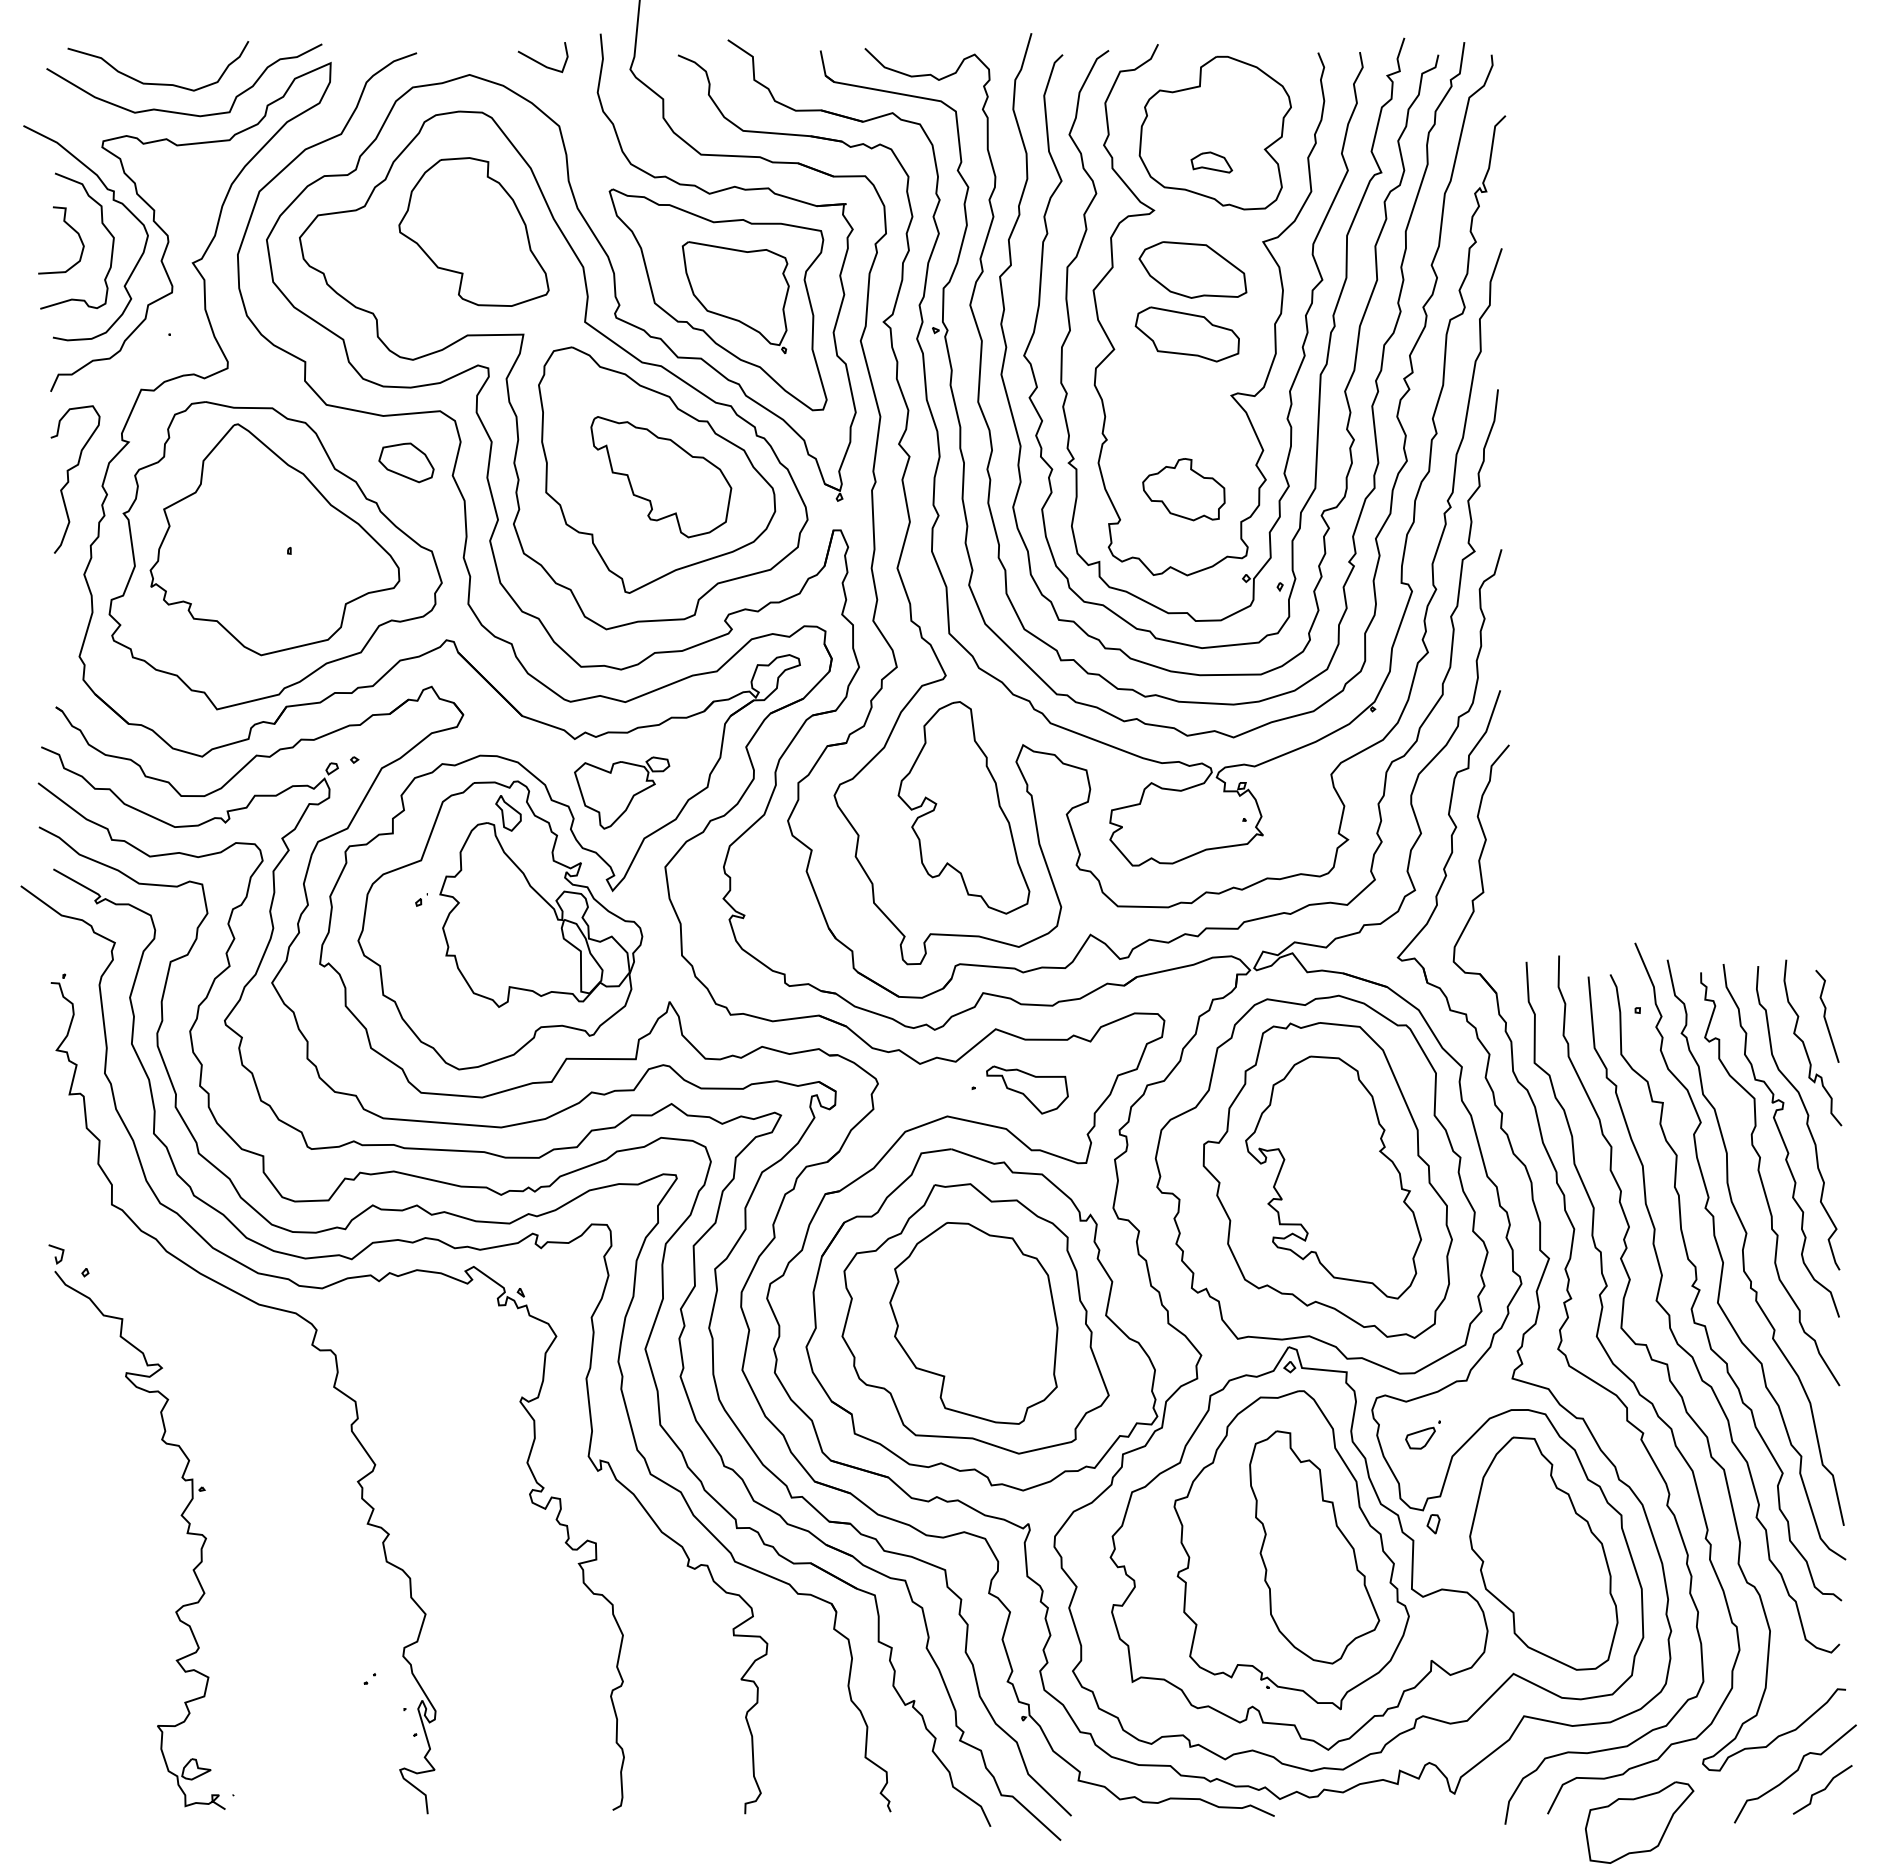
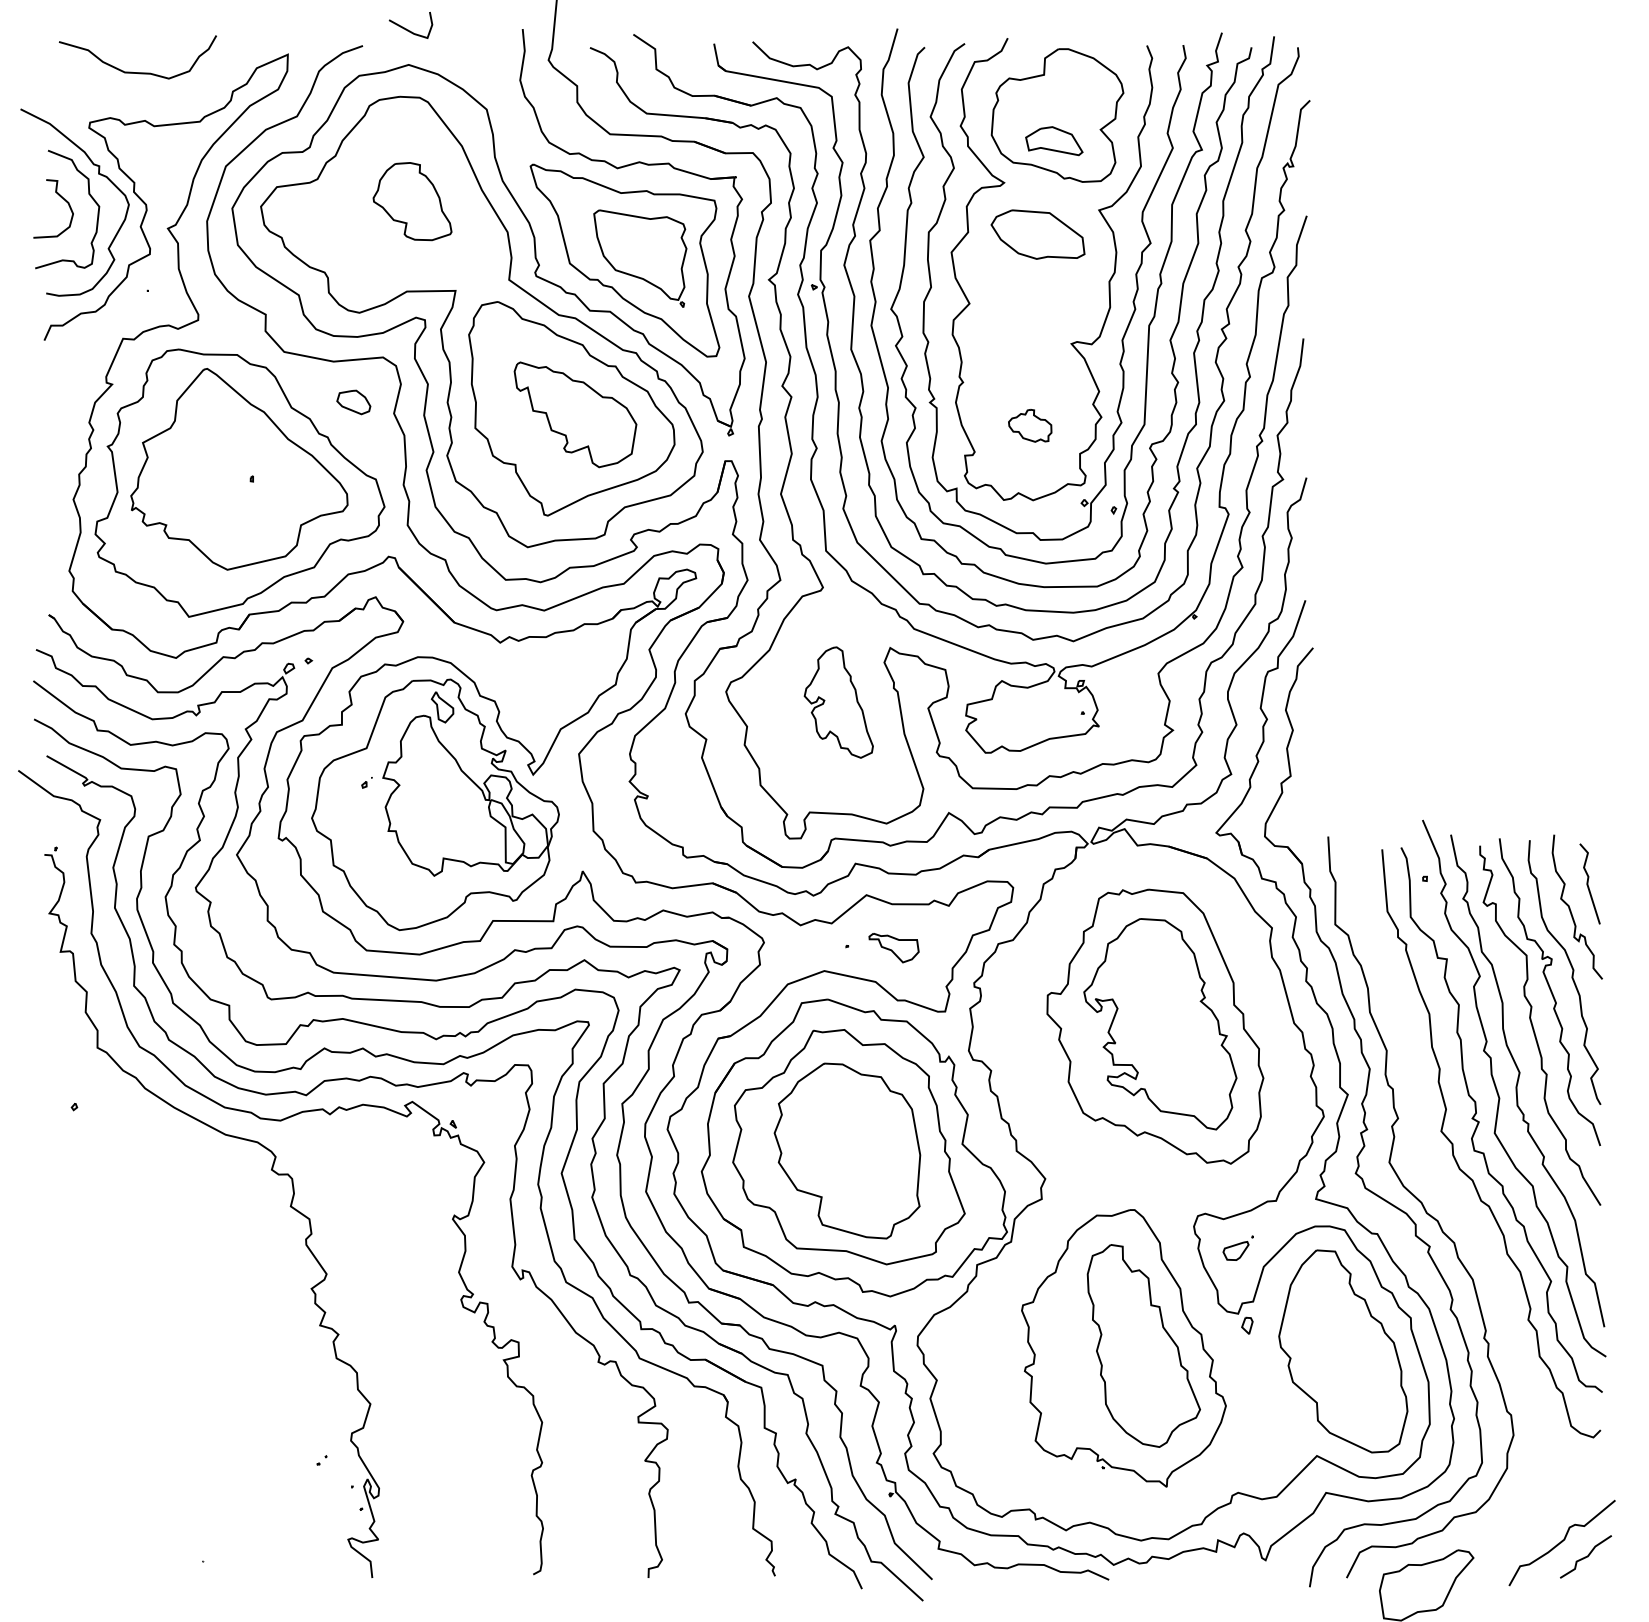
line: (540, 62) -> (408, 29), moved
curve: (176, 111) -> (153, 96), removed
part: (1211, 162) -> (1054, 141), size x1.6
part: (473, 231) -> (412, 201), size x0.6
part: (1186, 334) -> (1032, 290), removed
part: (406, 462) -> (353, 402), size x0.7
curve: (69, 480) -> (60, 417), removed
part: (1183, 489) -> (1029, 425), size x0.6
part: (622, 792) -> (541, 689), removed
part: (963, 807) -> (838, 702), size x0.6
part: (1027, 1089) -> (894, 947), size x0.7
curve: (1669, 1370) -> (1452, 1192), removed
part: (1298, 1372) -> (1129, 1193), removed
part: (180, 1515) -> (157, 1318), removed

